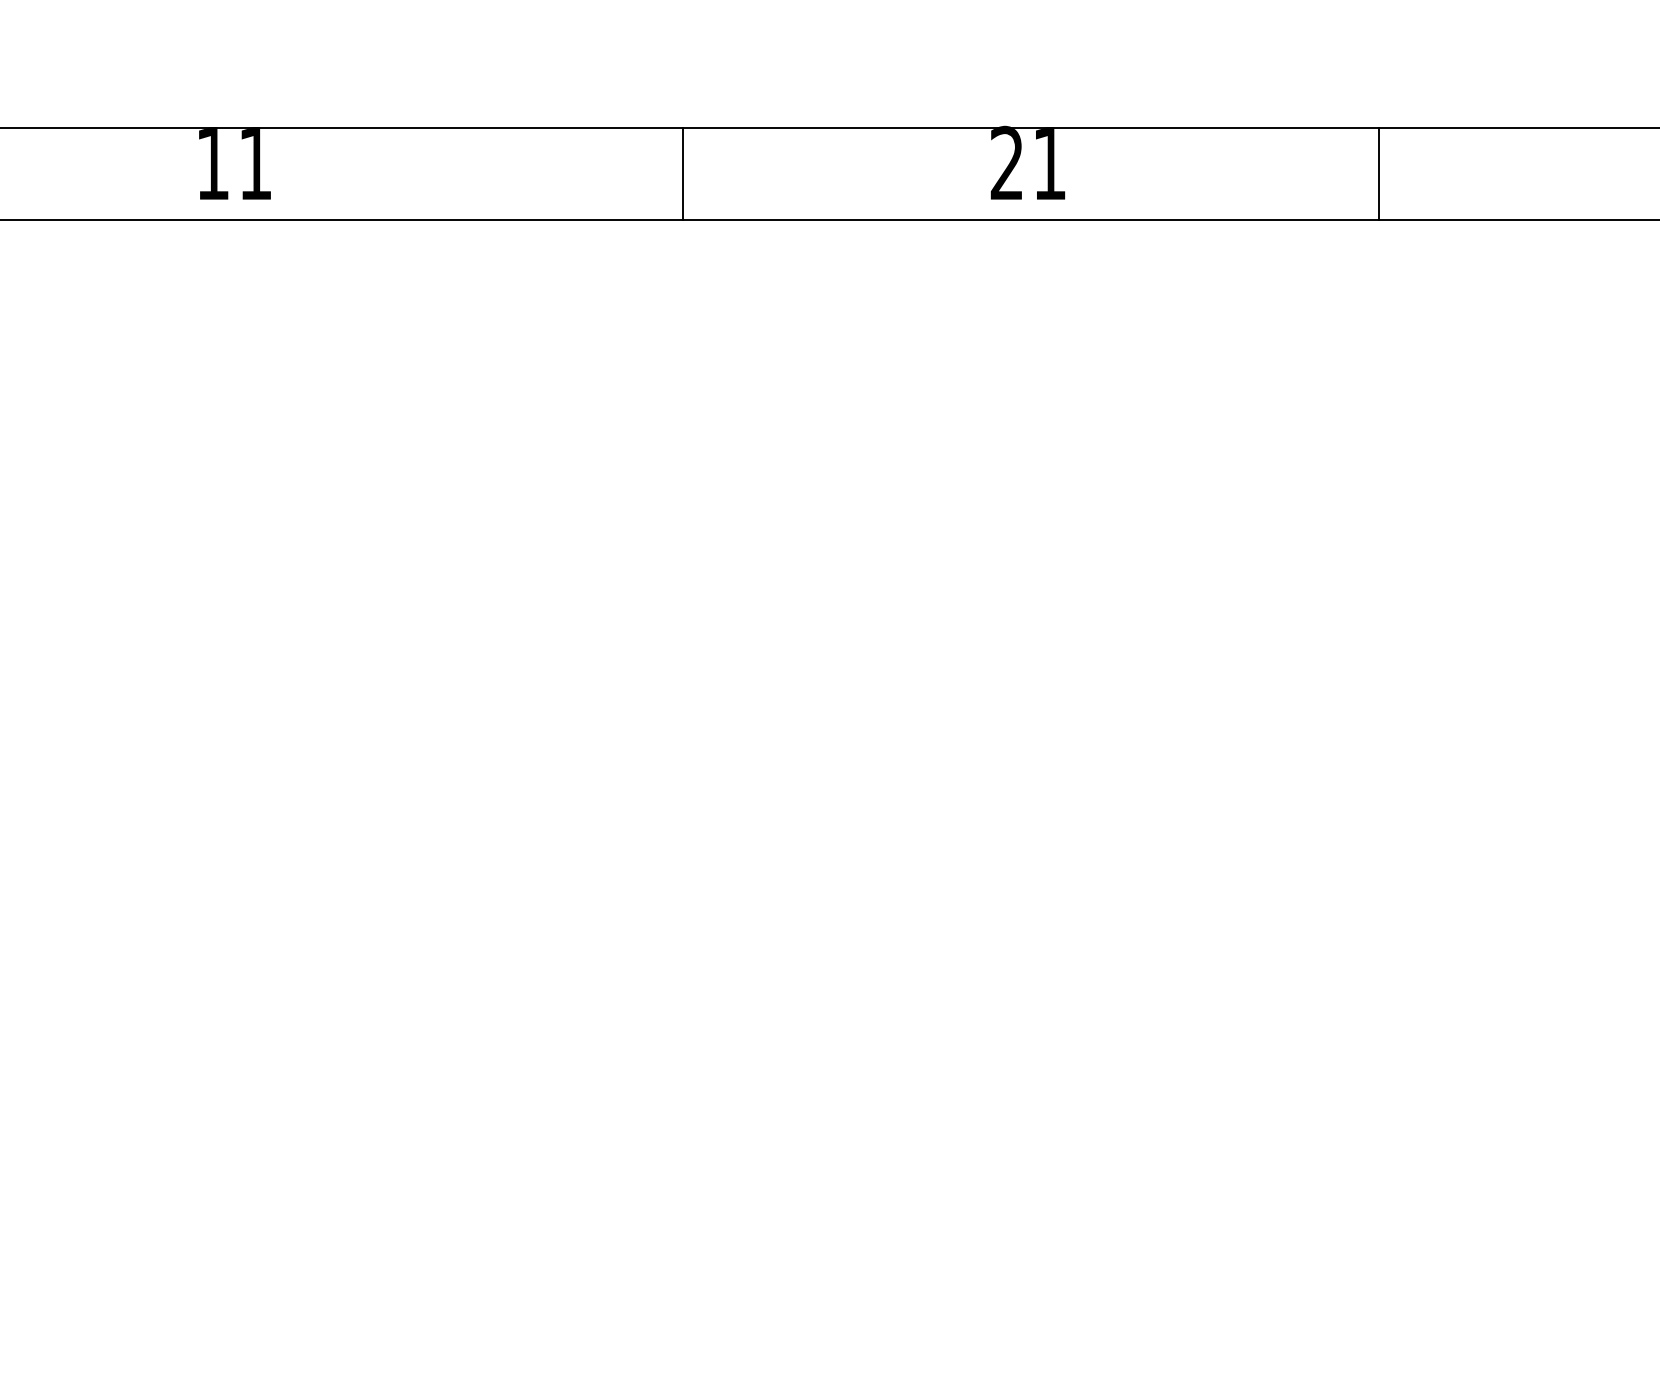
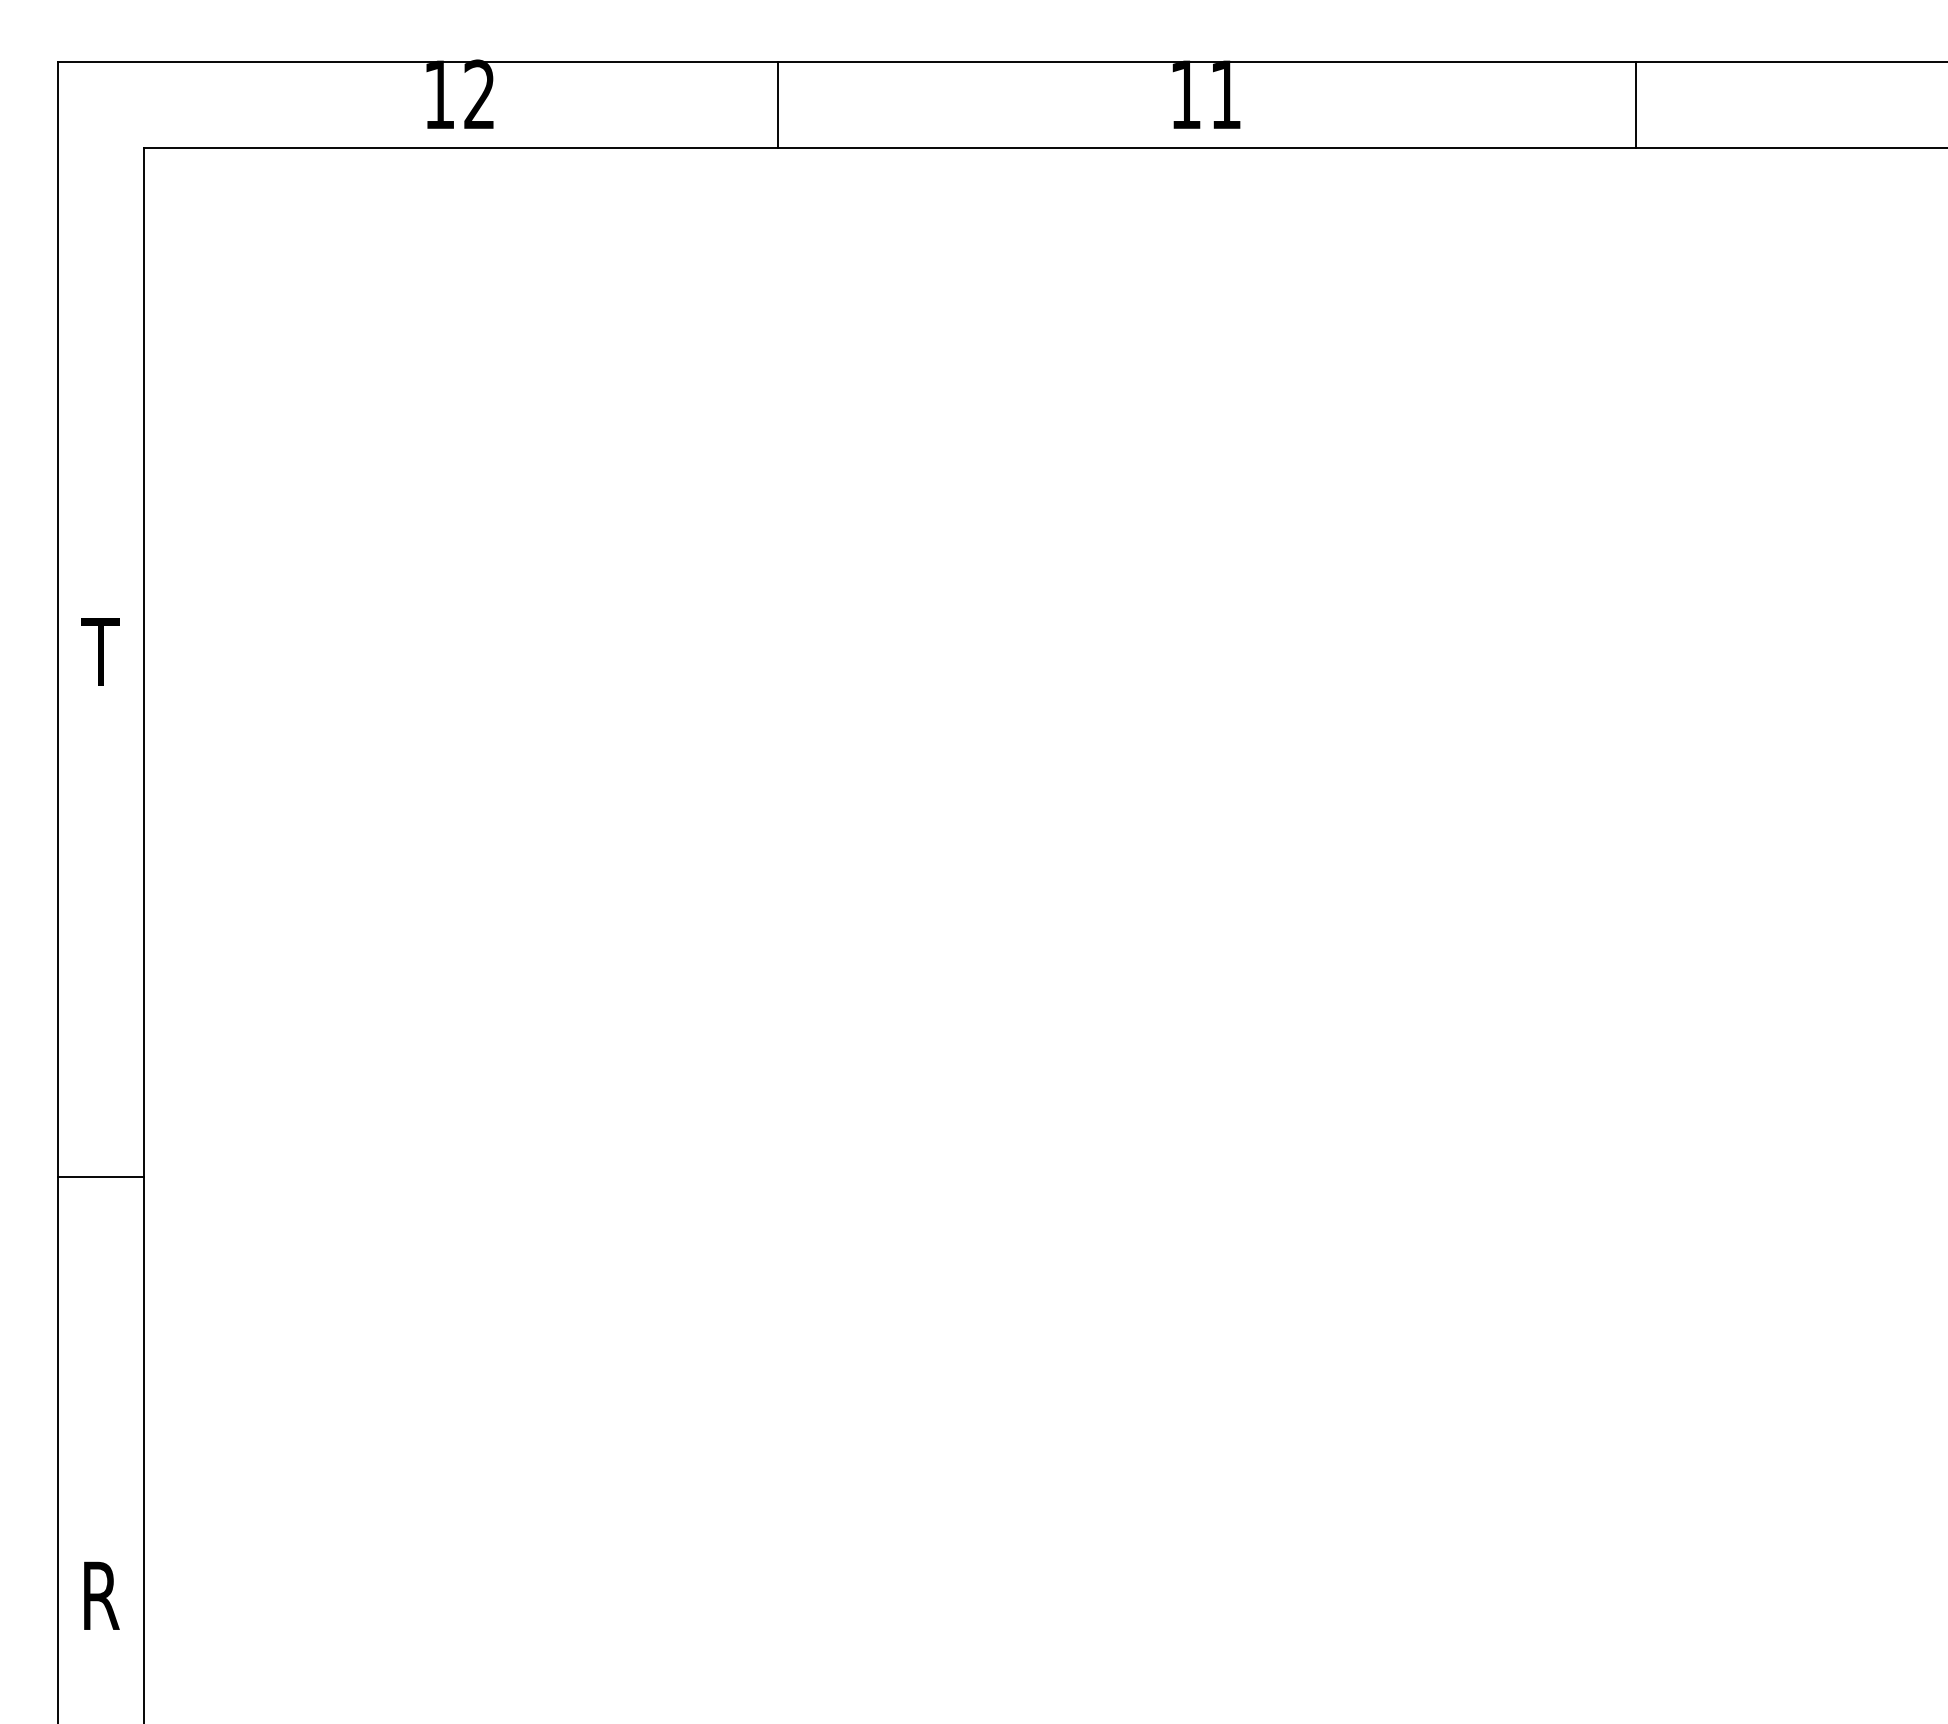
text: (254, 162) -> (478, 93), 11 -> 12
text: (1006, 162) -> (1185, 93), 21 -> 11
line: (683, 173) -> (778, 104), moved
line: (1379, 173) -> (1636, 104), moved

